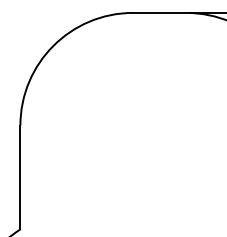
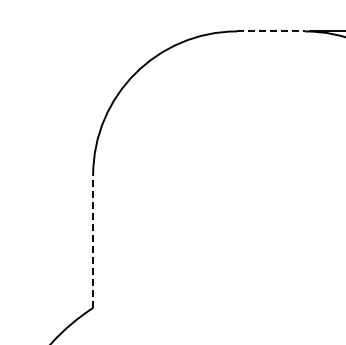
line: (160, 12) -> (271, 31), solid -> dashed
line: (20, 177) -> (93, 241), solid -> dashed

